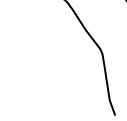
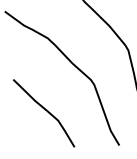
curve: (52, 69) -> (45, 110), added

